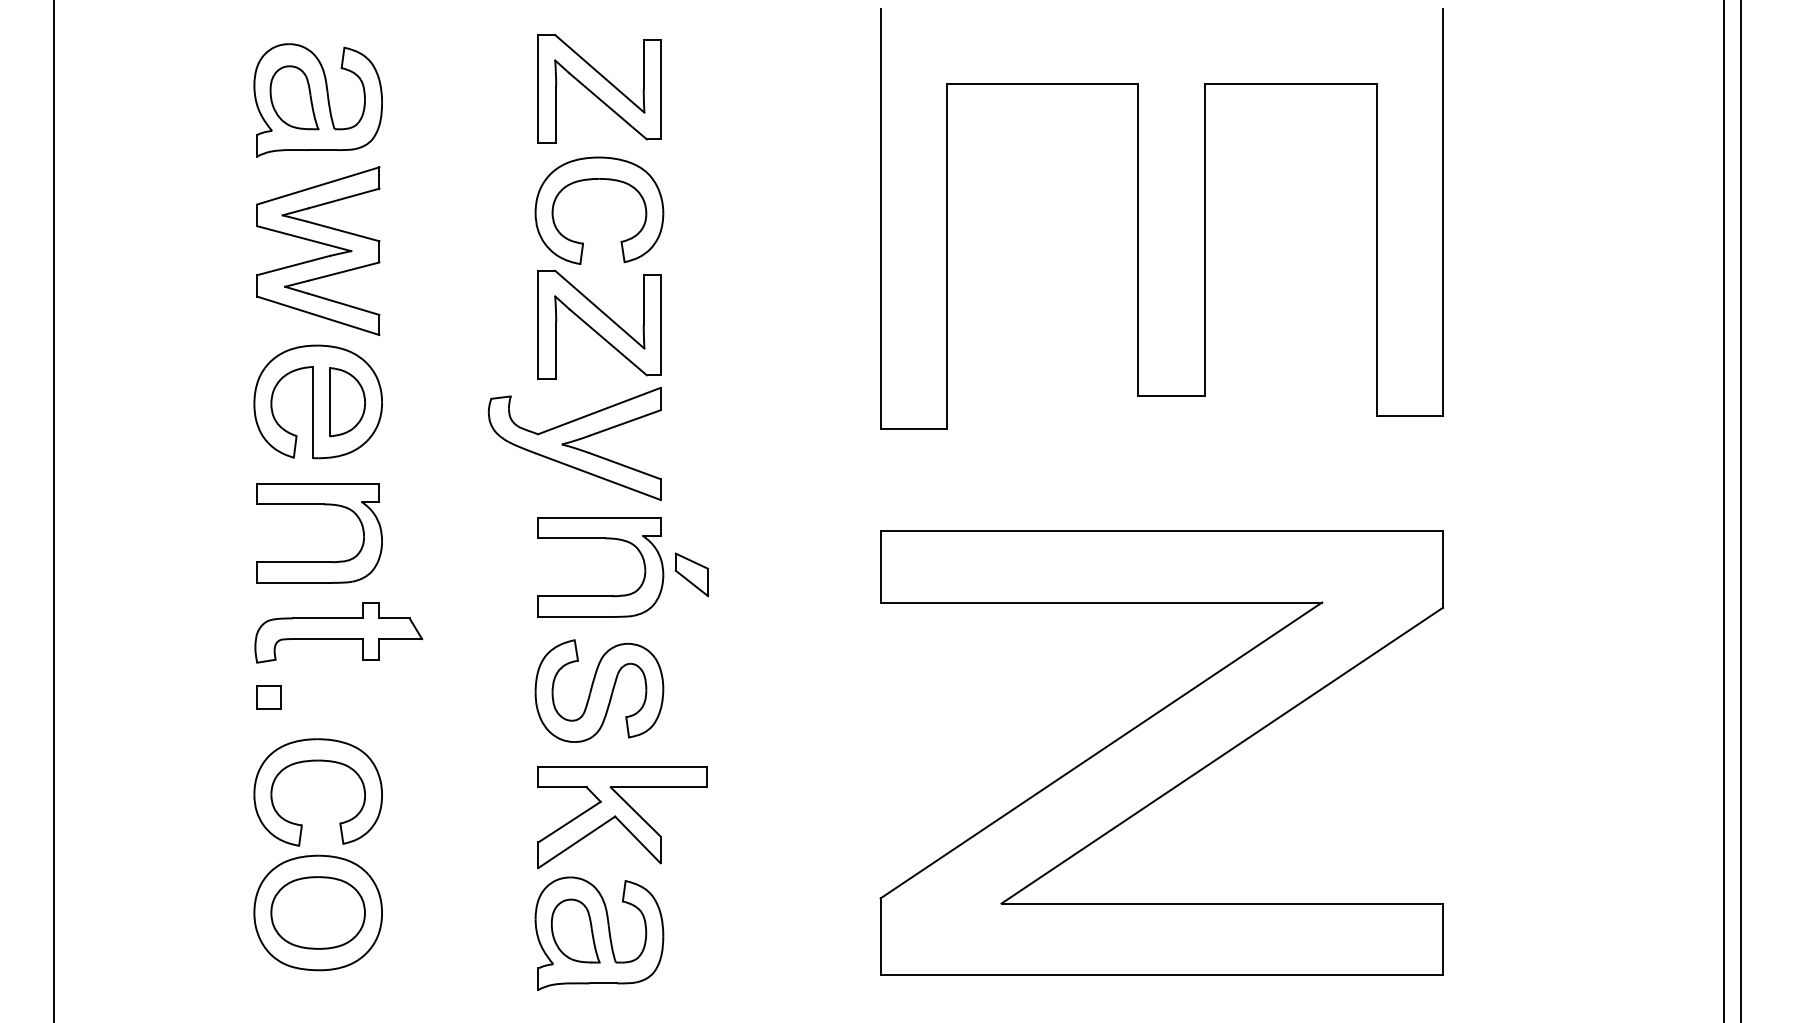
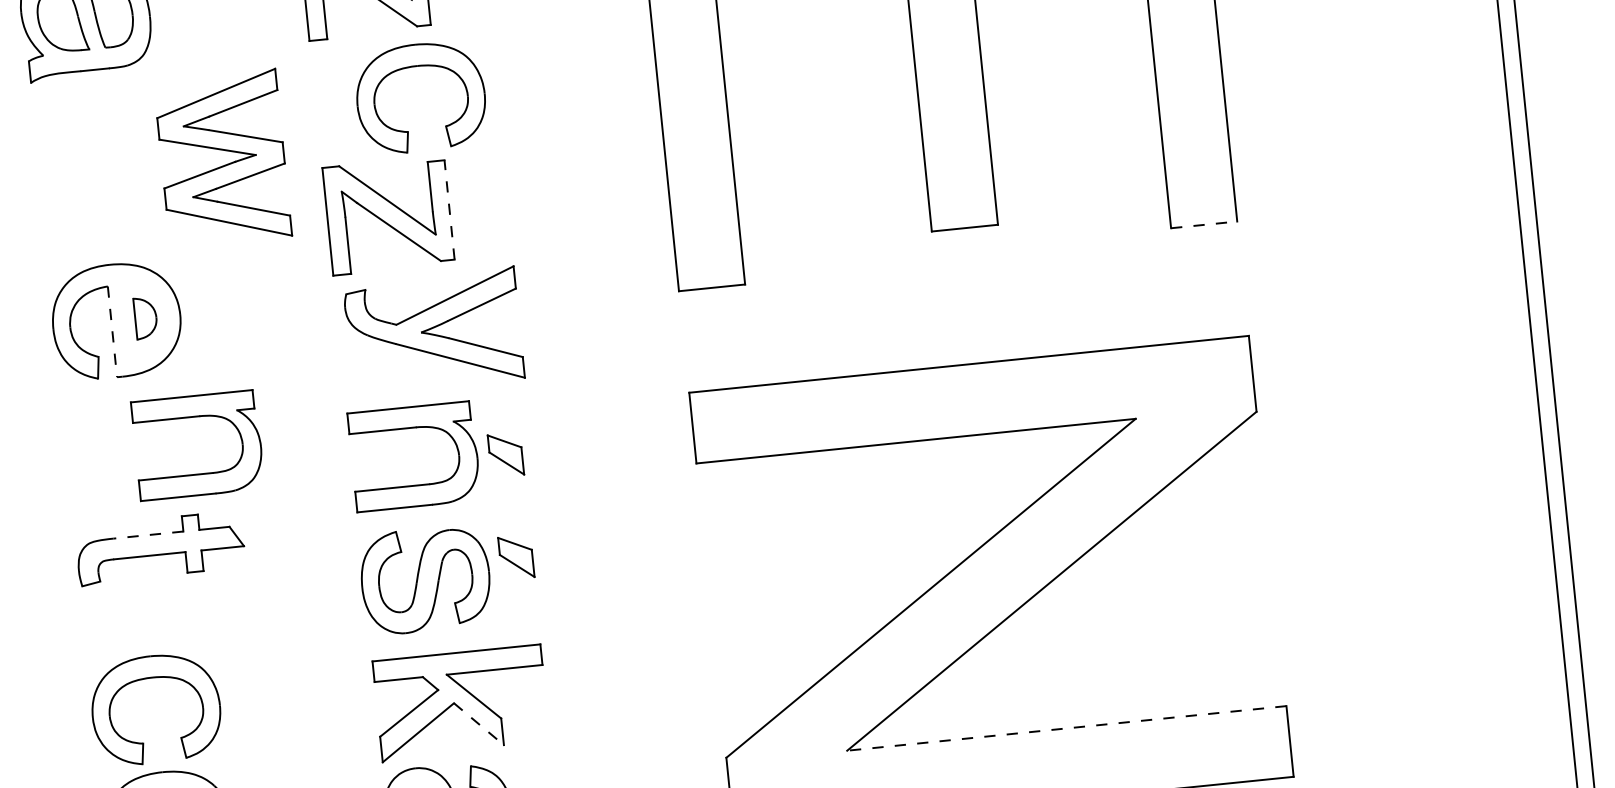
part: (606, 180) -> (424, 66), moved
part: (321, 244) -> (225, 151), moved
line: (660, 325) -> (449, 210), solid -> dashed
part: (347, 402) -> (145, 318), size x0.6
line: (312, 412) -> (112, 331), solid -> dashed
line: (1410, 416) -> (1204, 224), solid -> dashed
part: (574, 443) -> (433, 330), moved
part: (319, 561) -> (200, 473), moved
line: (327, 618) -> (147, 535), solid -> dashed
part: (691, 677) -> (515, 557), added
part: (268, 697) -> (97, 619), removed
line: (637, 839) -> (478, 723), solid -> dashed
line: (1222, 903) -> (1067, 728), solid -> dashed

